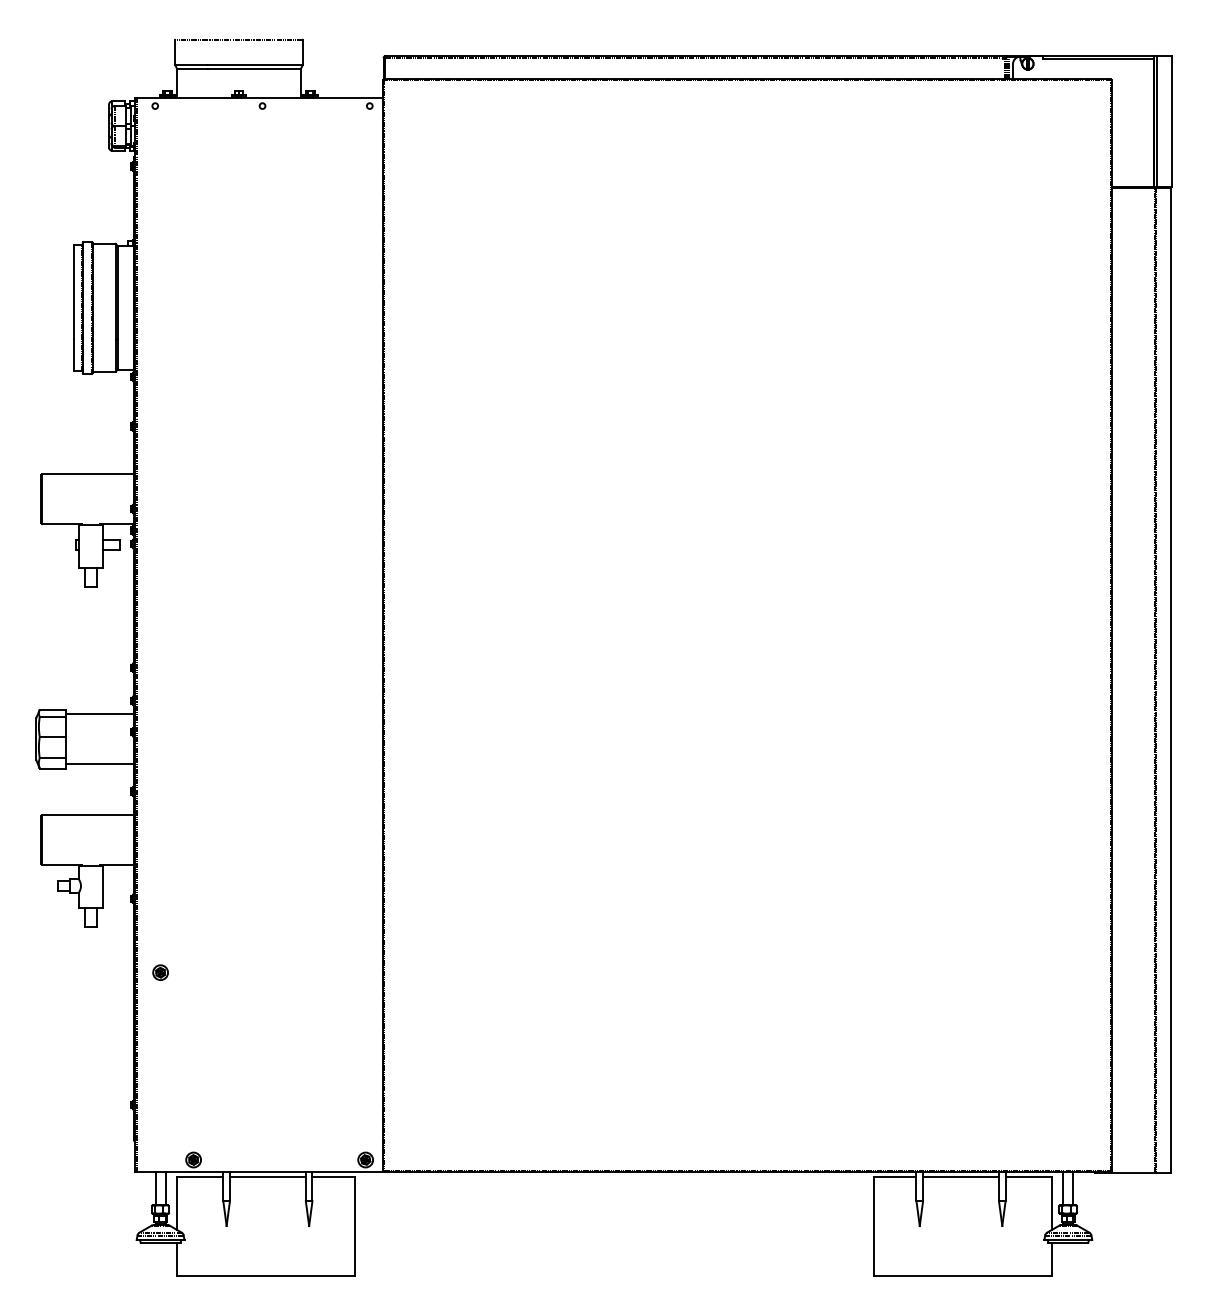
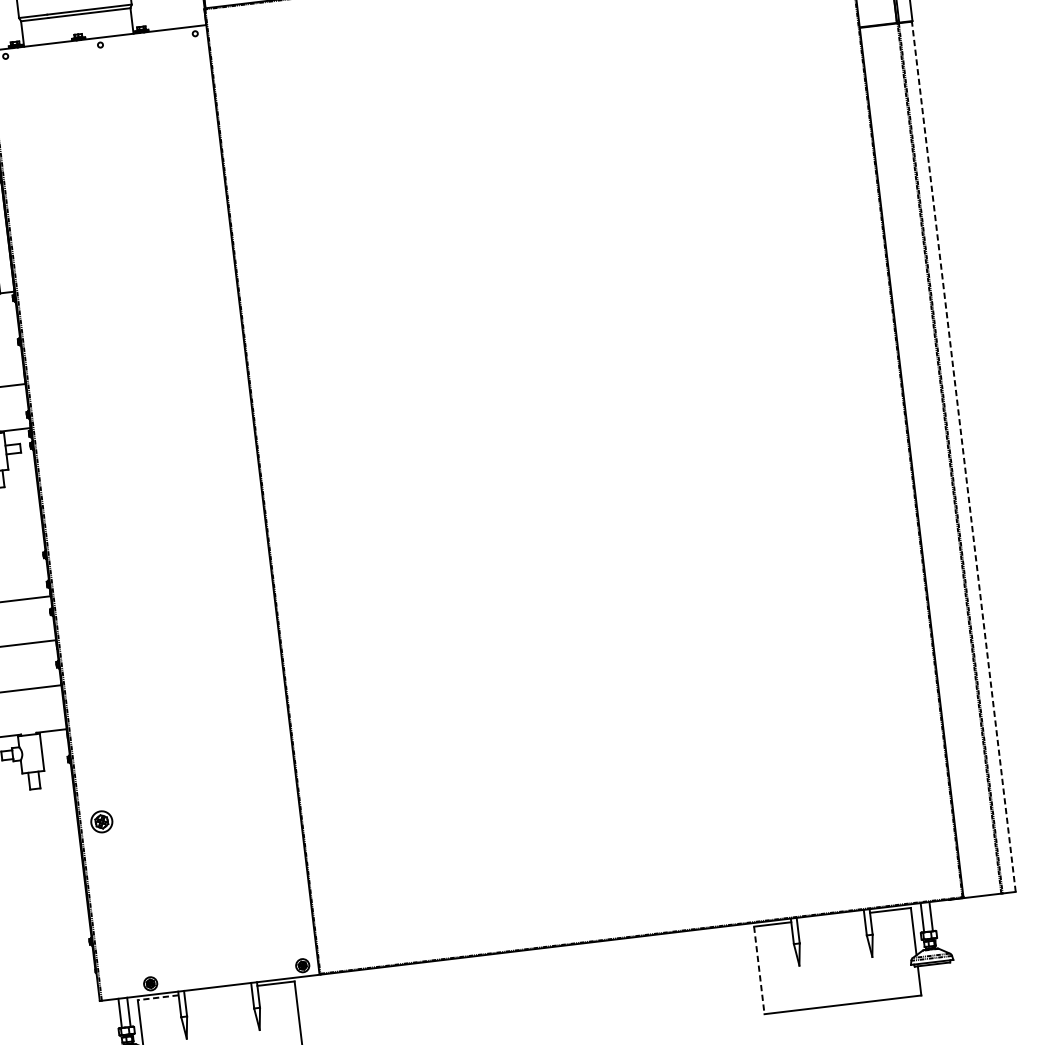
line: (1170, 679) -> (963, 456), solid -> dashed
part: (160, 972) -> (101, 821), size x1.6
line: (199, 1176) -> (157, 997), solid -> dashed
line: (267, 1176) -> (217, 990), removed
line: (961, 1176) -> (831, 917), removed
line: (874, 1226) -> (759, 970), solid -> dashed

